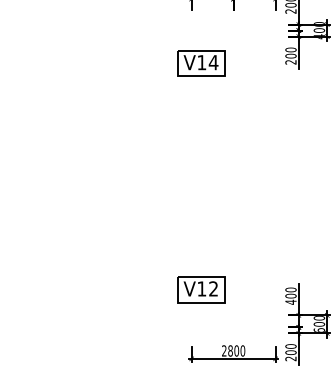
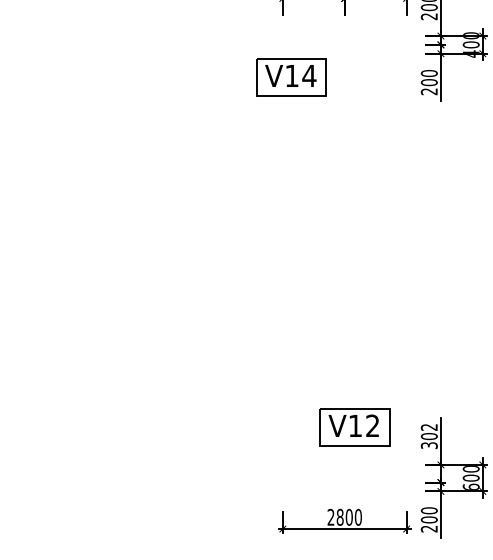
part: (201, 63) -> (291, 77), moved
part: (201, 289) -> (354, 426), moved
text: (290, 295) -> (428, 435), 400 -> 302

